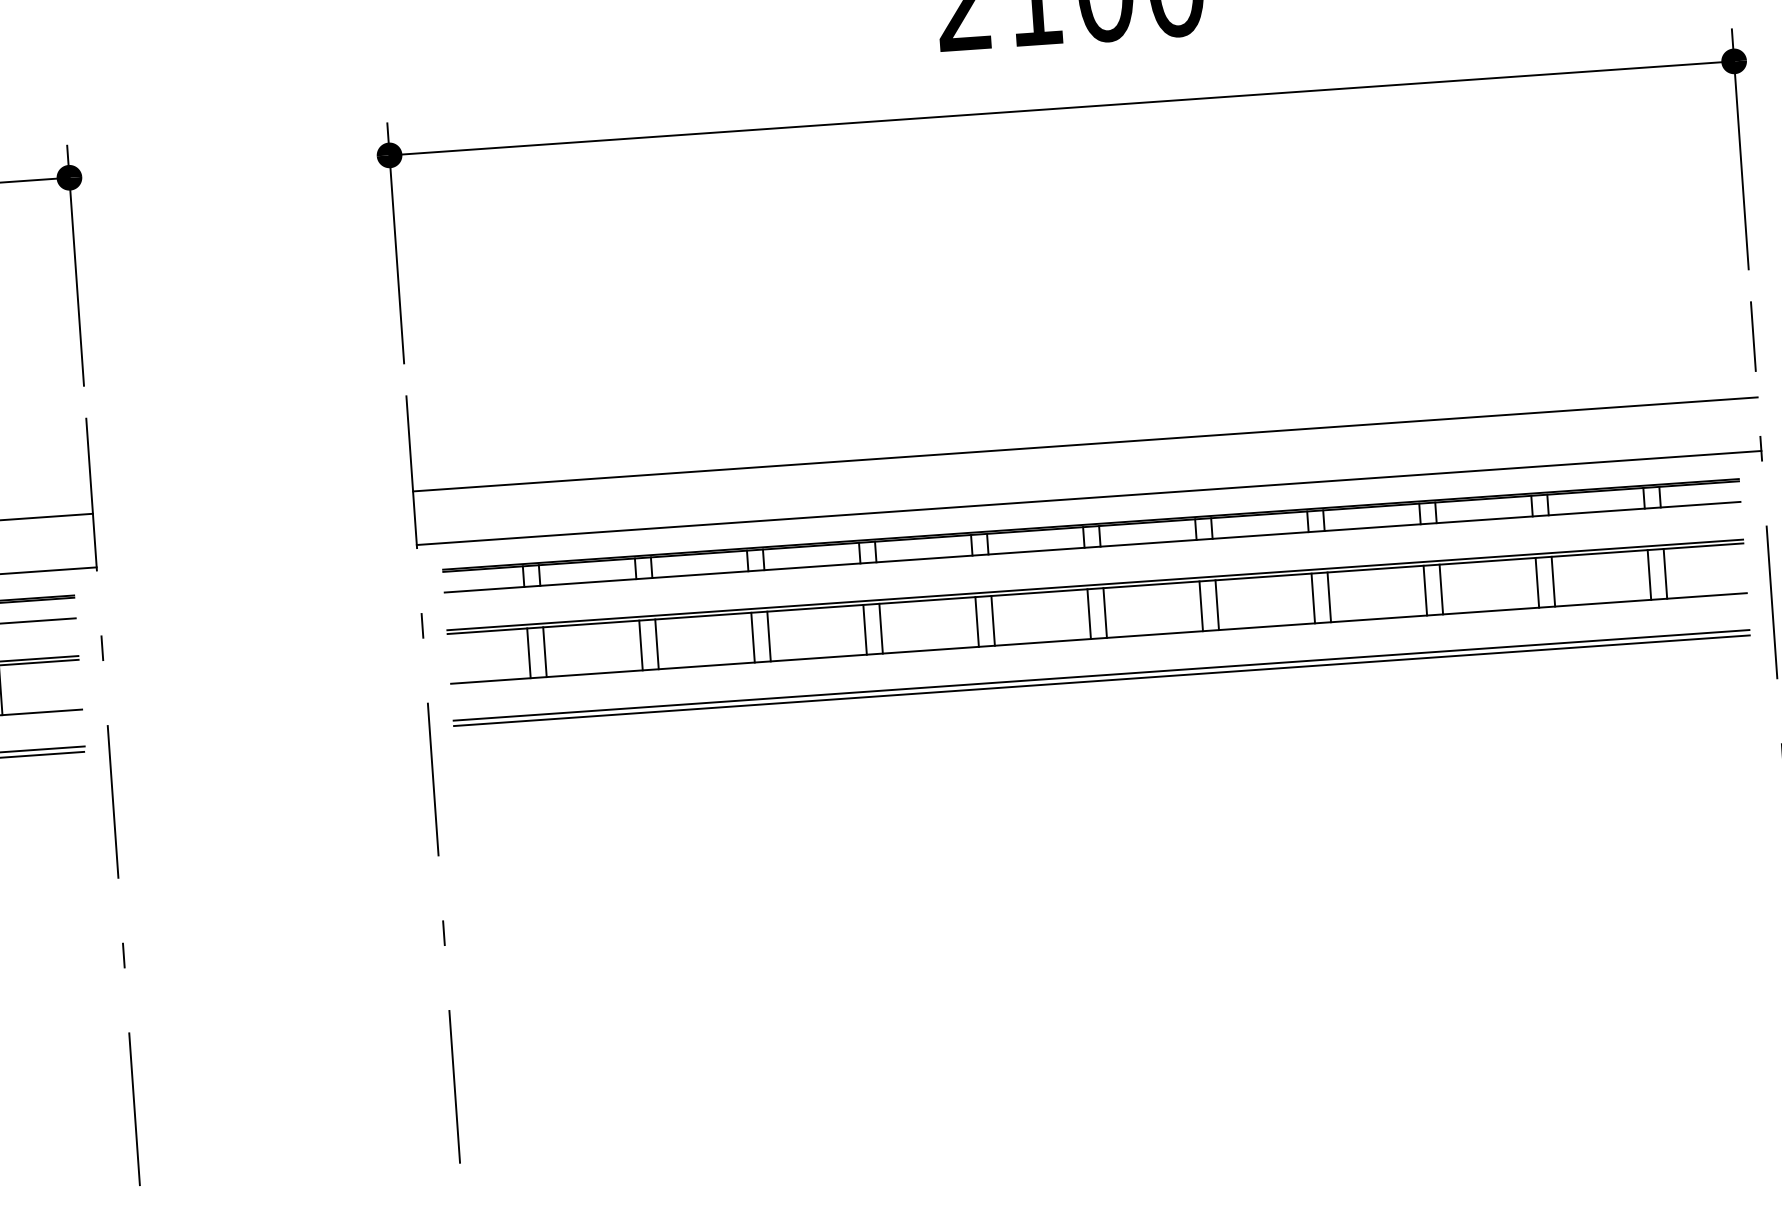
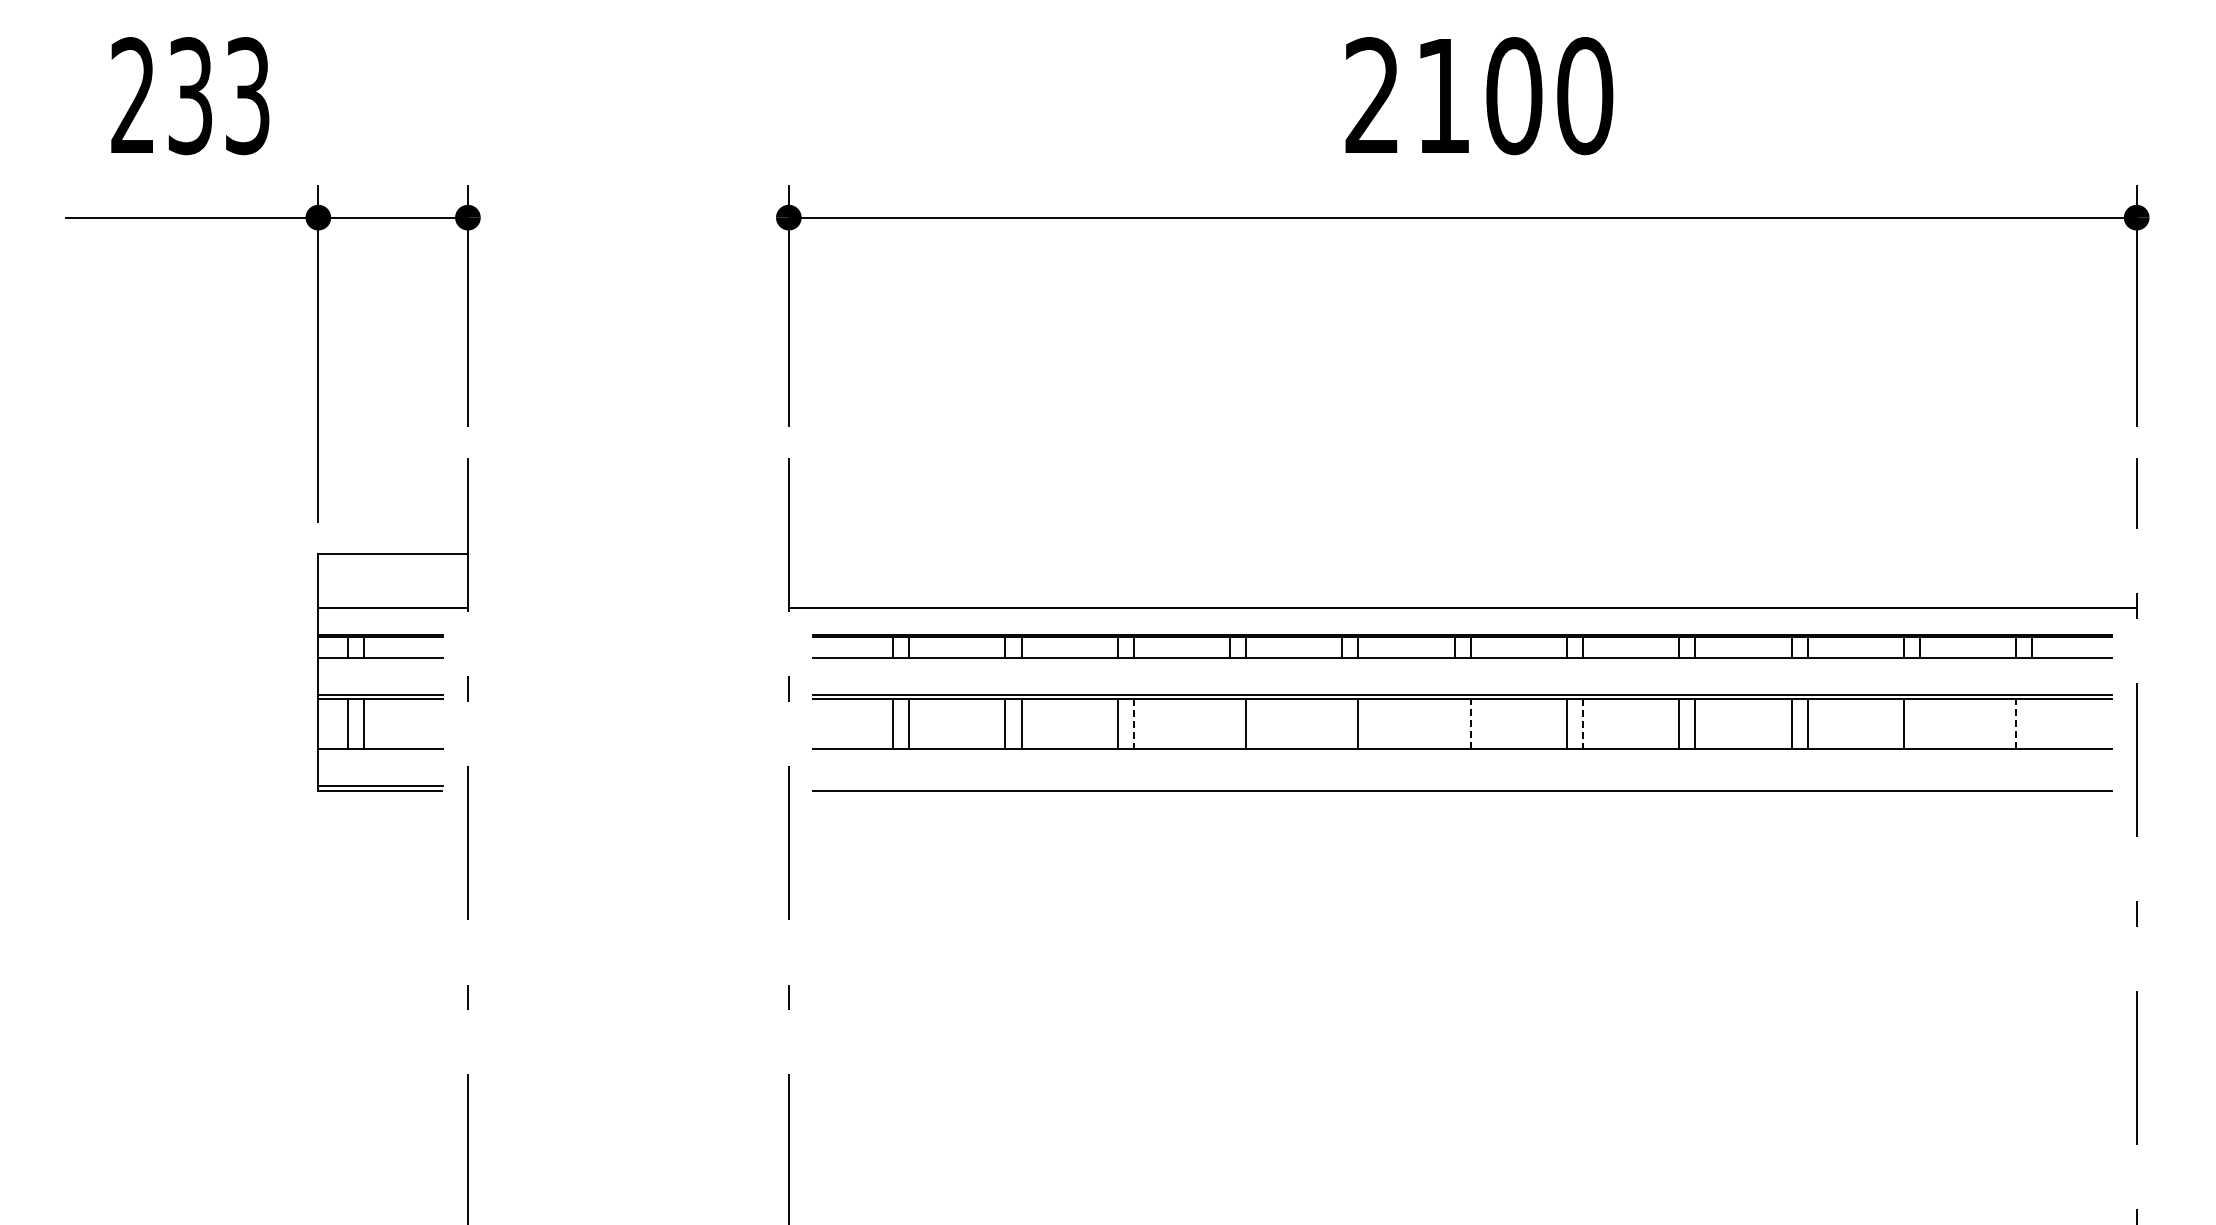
line: (1085, 444) -> (1462, 554), removed
line: (1665, 574) -> (2032, 724), removed
line: (1649, 575) -> (2016, 724), solid -> dashed
line: (1553, 582) -> (1920, 724), removed
line: (1217, 605) -> (1583, 724), solid -> dashed
line: (1104, 613) -> (1470, 724), solid -> dashed
line: (1088, 614) -> (1454, 724), removed
line: (977, 622) -> (1342, 724), removed
line: (865, 630) -> (1230, 724), removed
line: (768, 636) -> (1133, 724), solid -> dashed
line: (1101, 675) -> (1462, 786), removed

